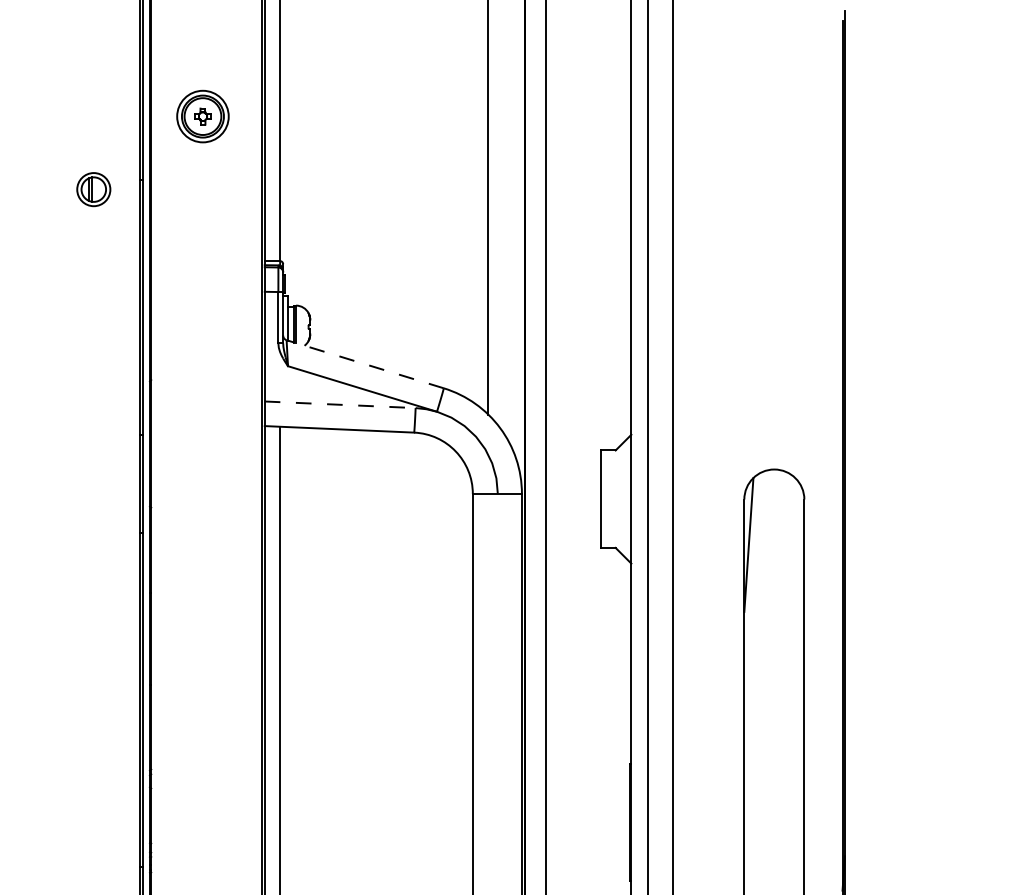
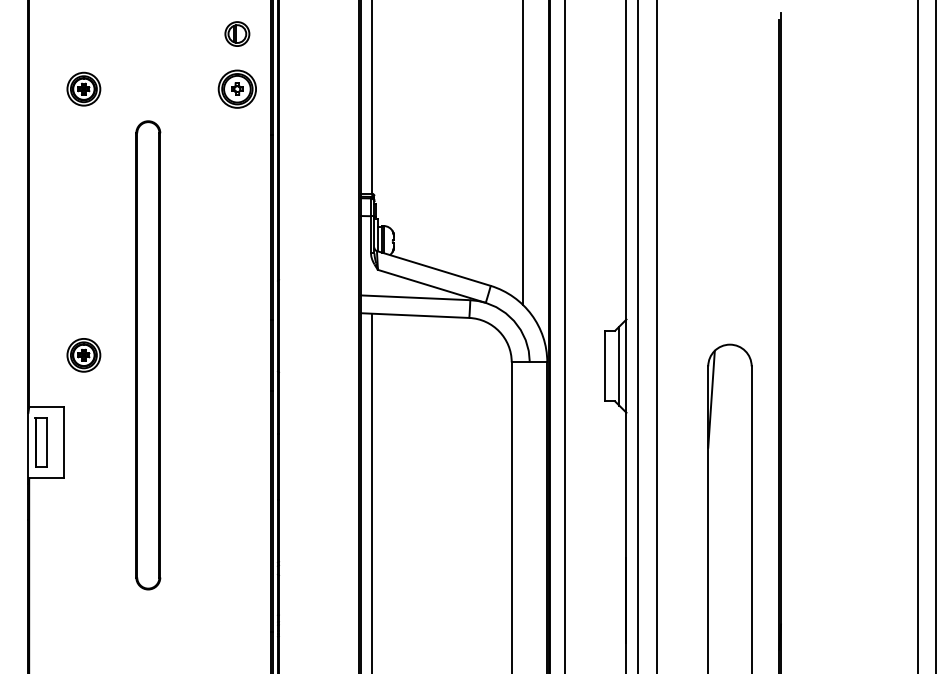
part: (201, 115) -> (236, 88), moved
part: (93, 188) -> (237, 33), moved
line: (364, 364) -> (433, 268), dashed -> solid
line: (339, 404) -> (415, 297), dashed -> solid
line: (621, 498) -> (619, 365), added

